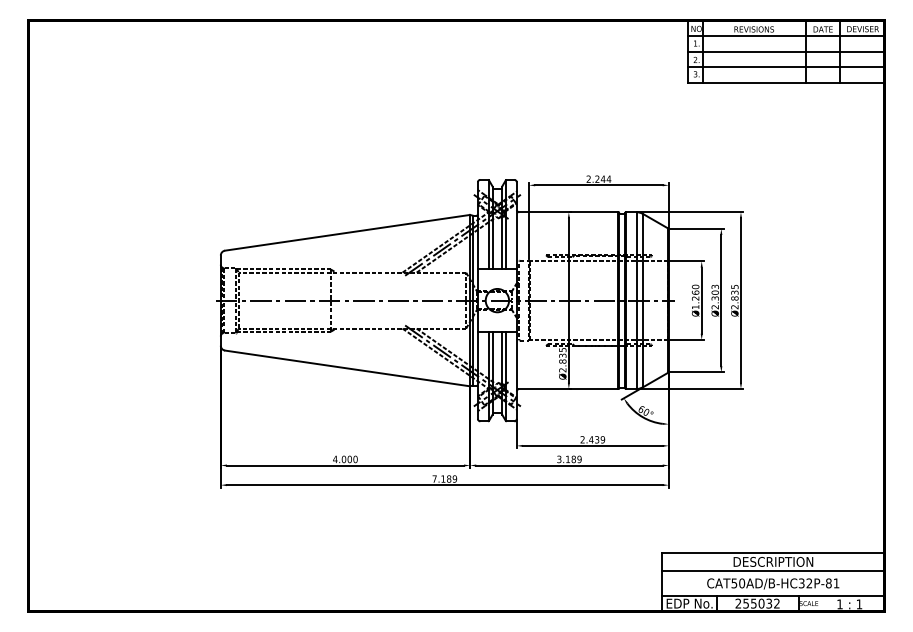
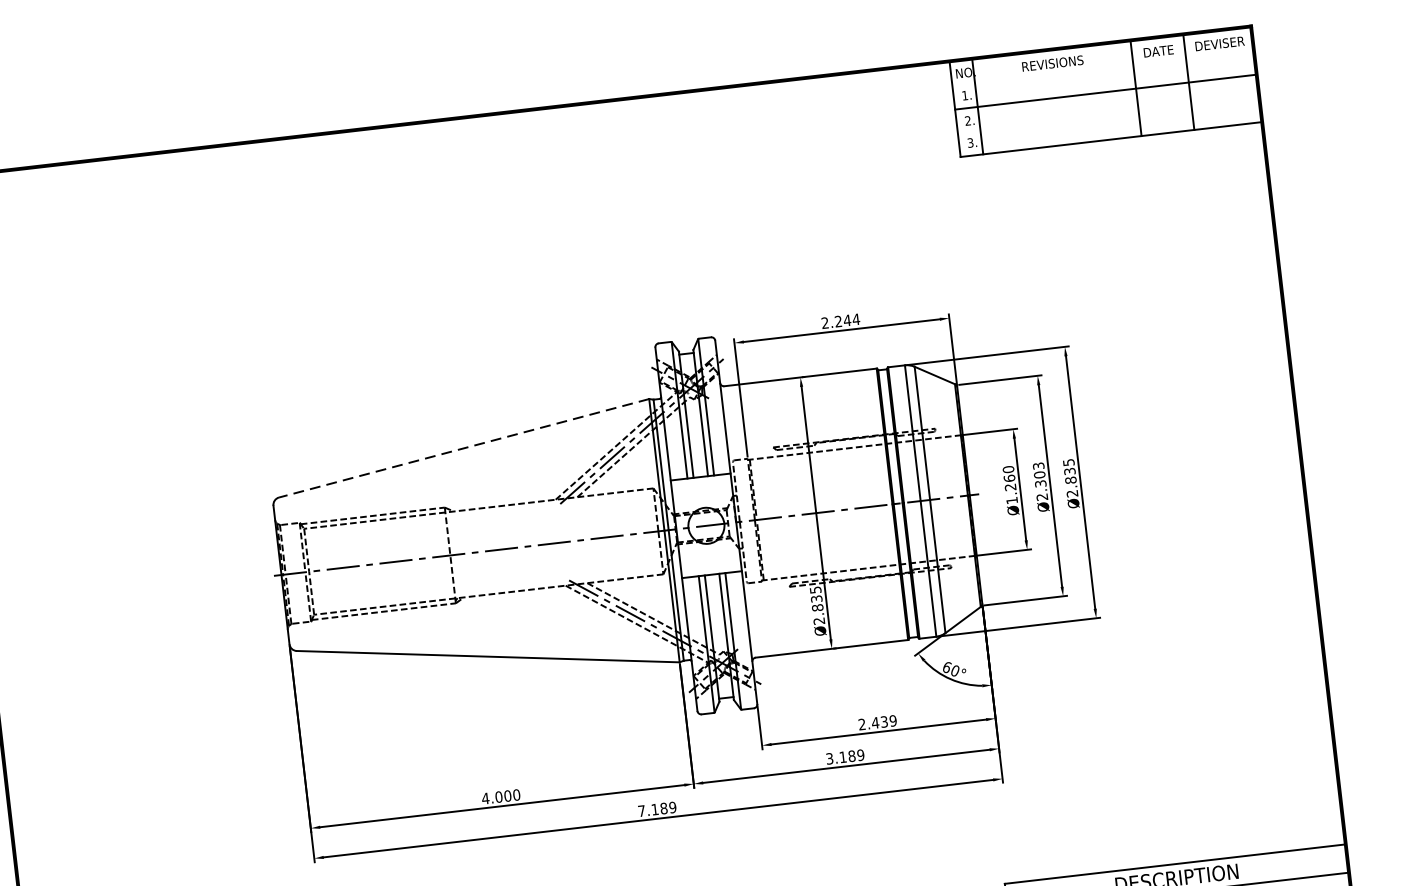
line: (786, 36) -> (1103, 68), removed
line: (786, 67) -> (1109, 116), removed
line: (347, 232) -> (463, 447), solid -> dashed

